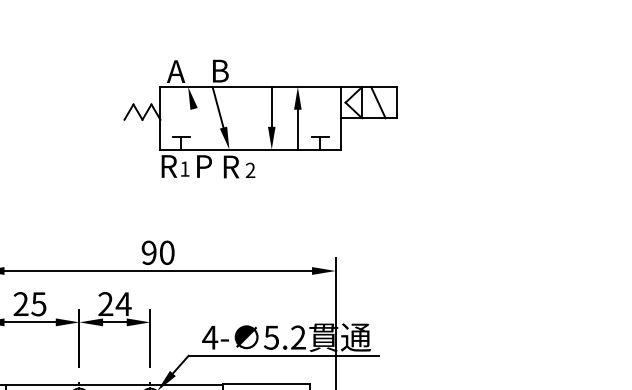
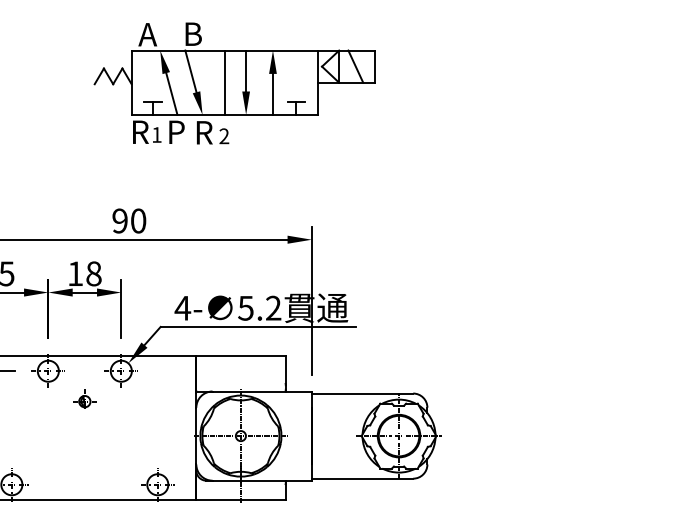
line: (250, 118) -> (224, 82), added
line: (199, 128) -> (171, 93), added
text: (115, 303) -> (85, 273), 24 -> 18

